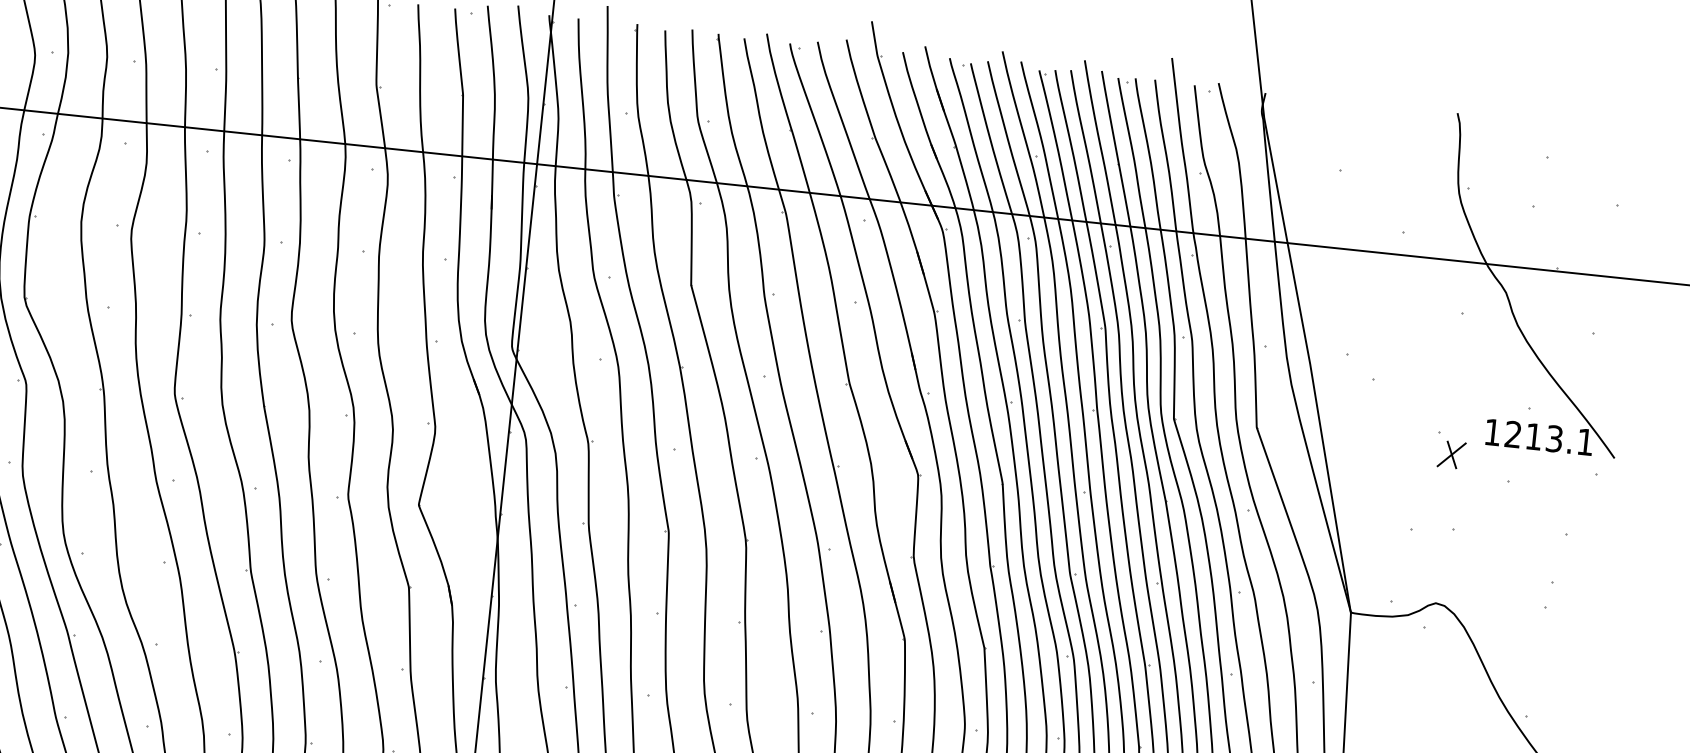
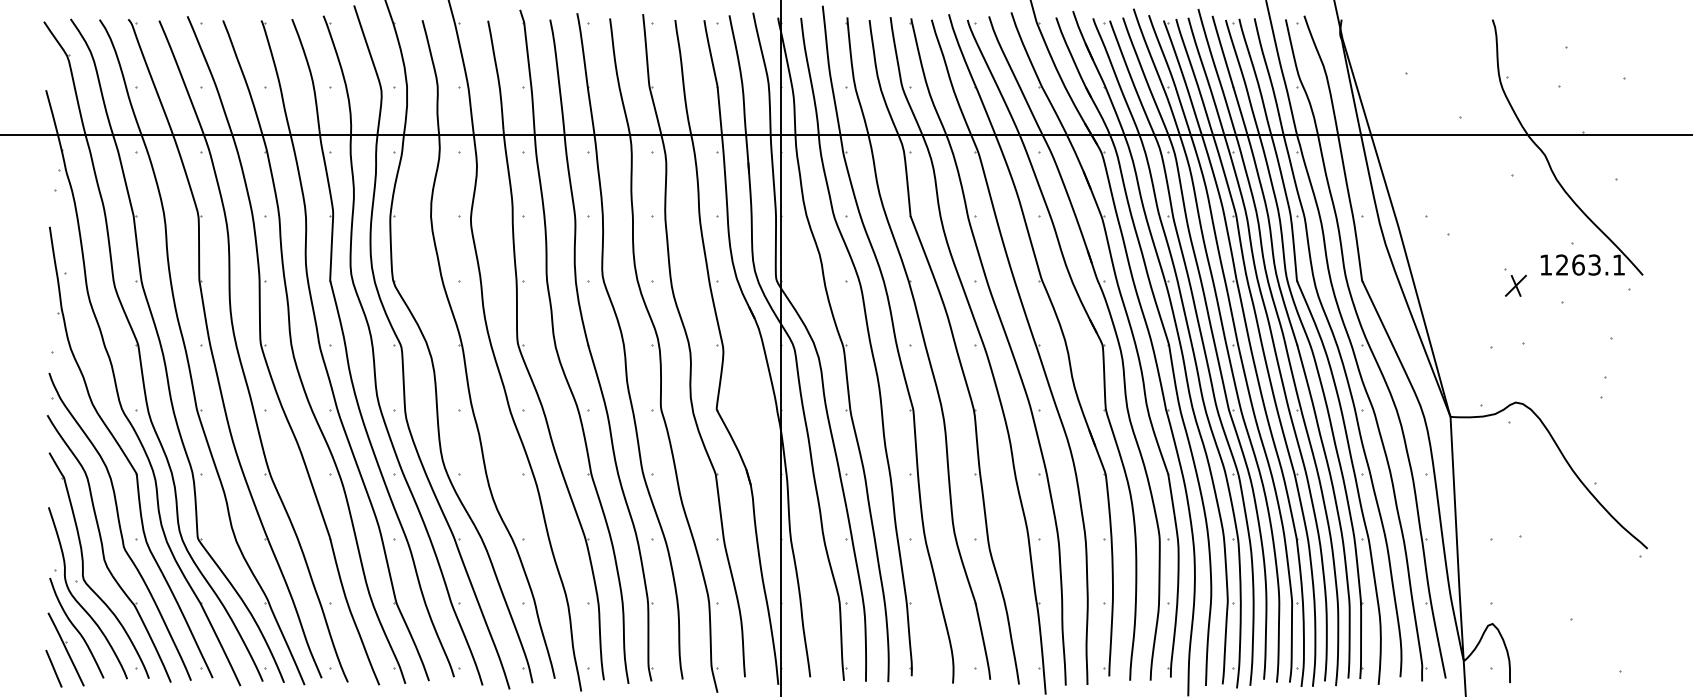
text: (1534, 436) -> (1578, 264), 1213.1 -> 1263.1

